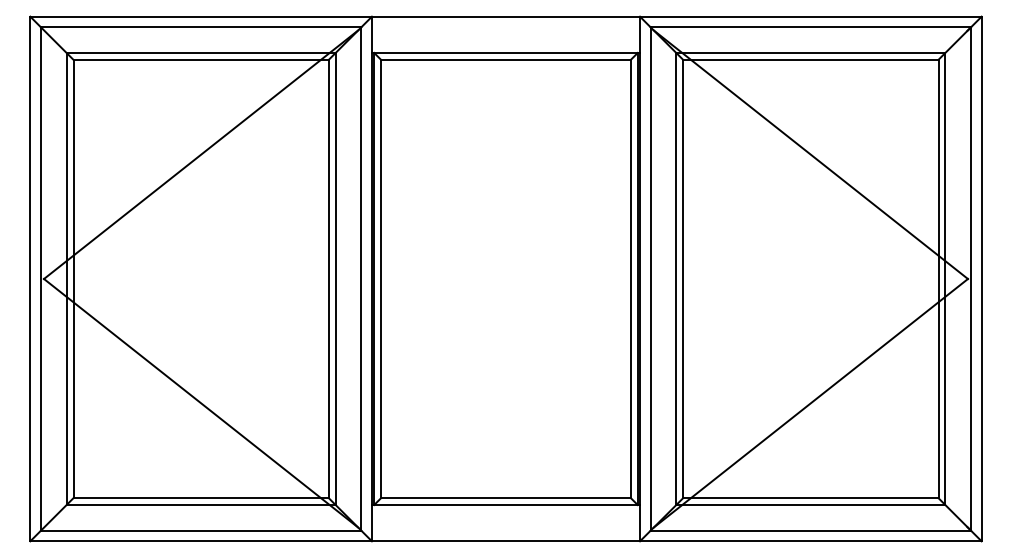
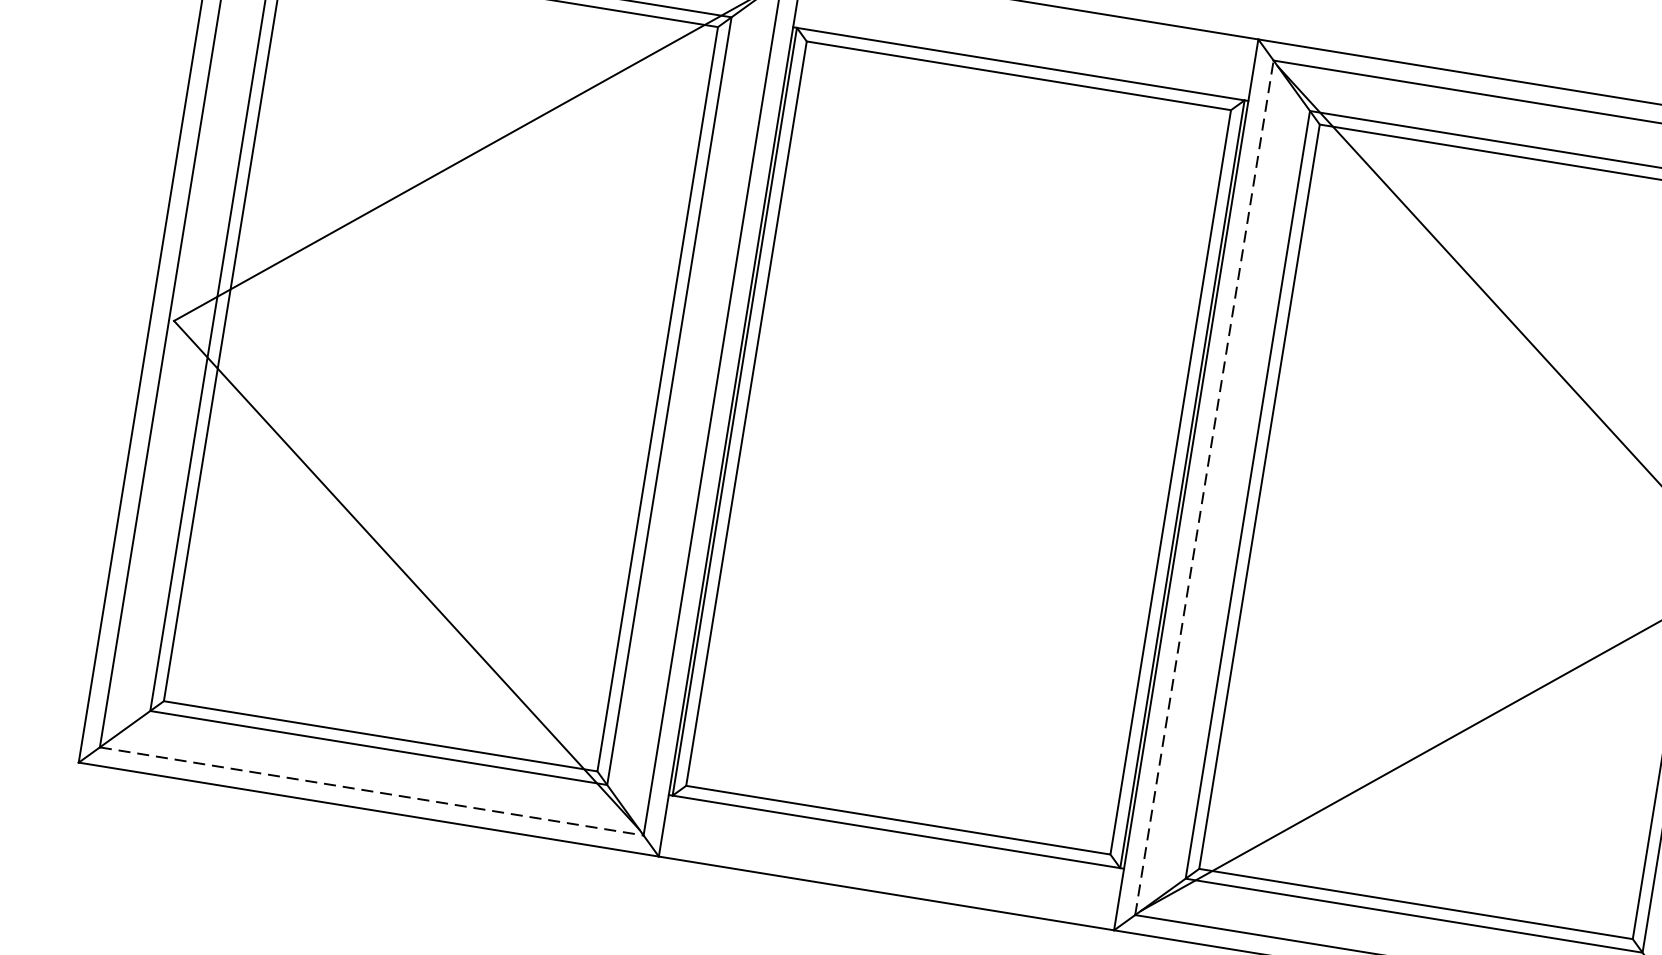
line: (650, 279) -> (1203, 488), solid -> dashed
line: (201, 530) -> (372, 791), solid -> dashed

